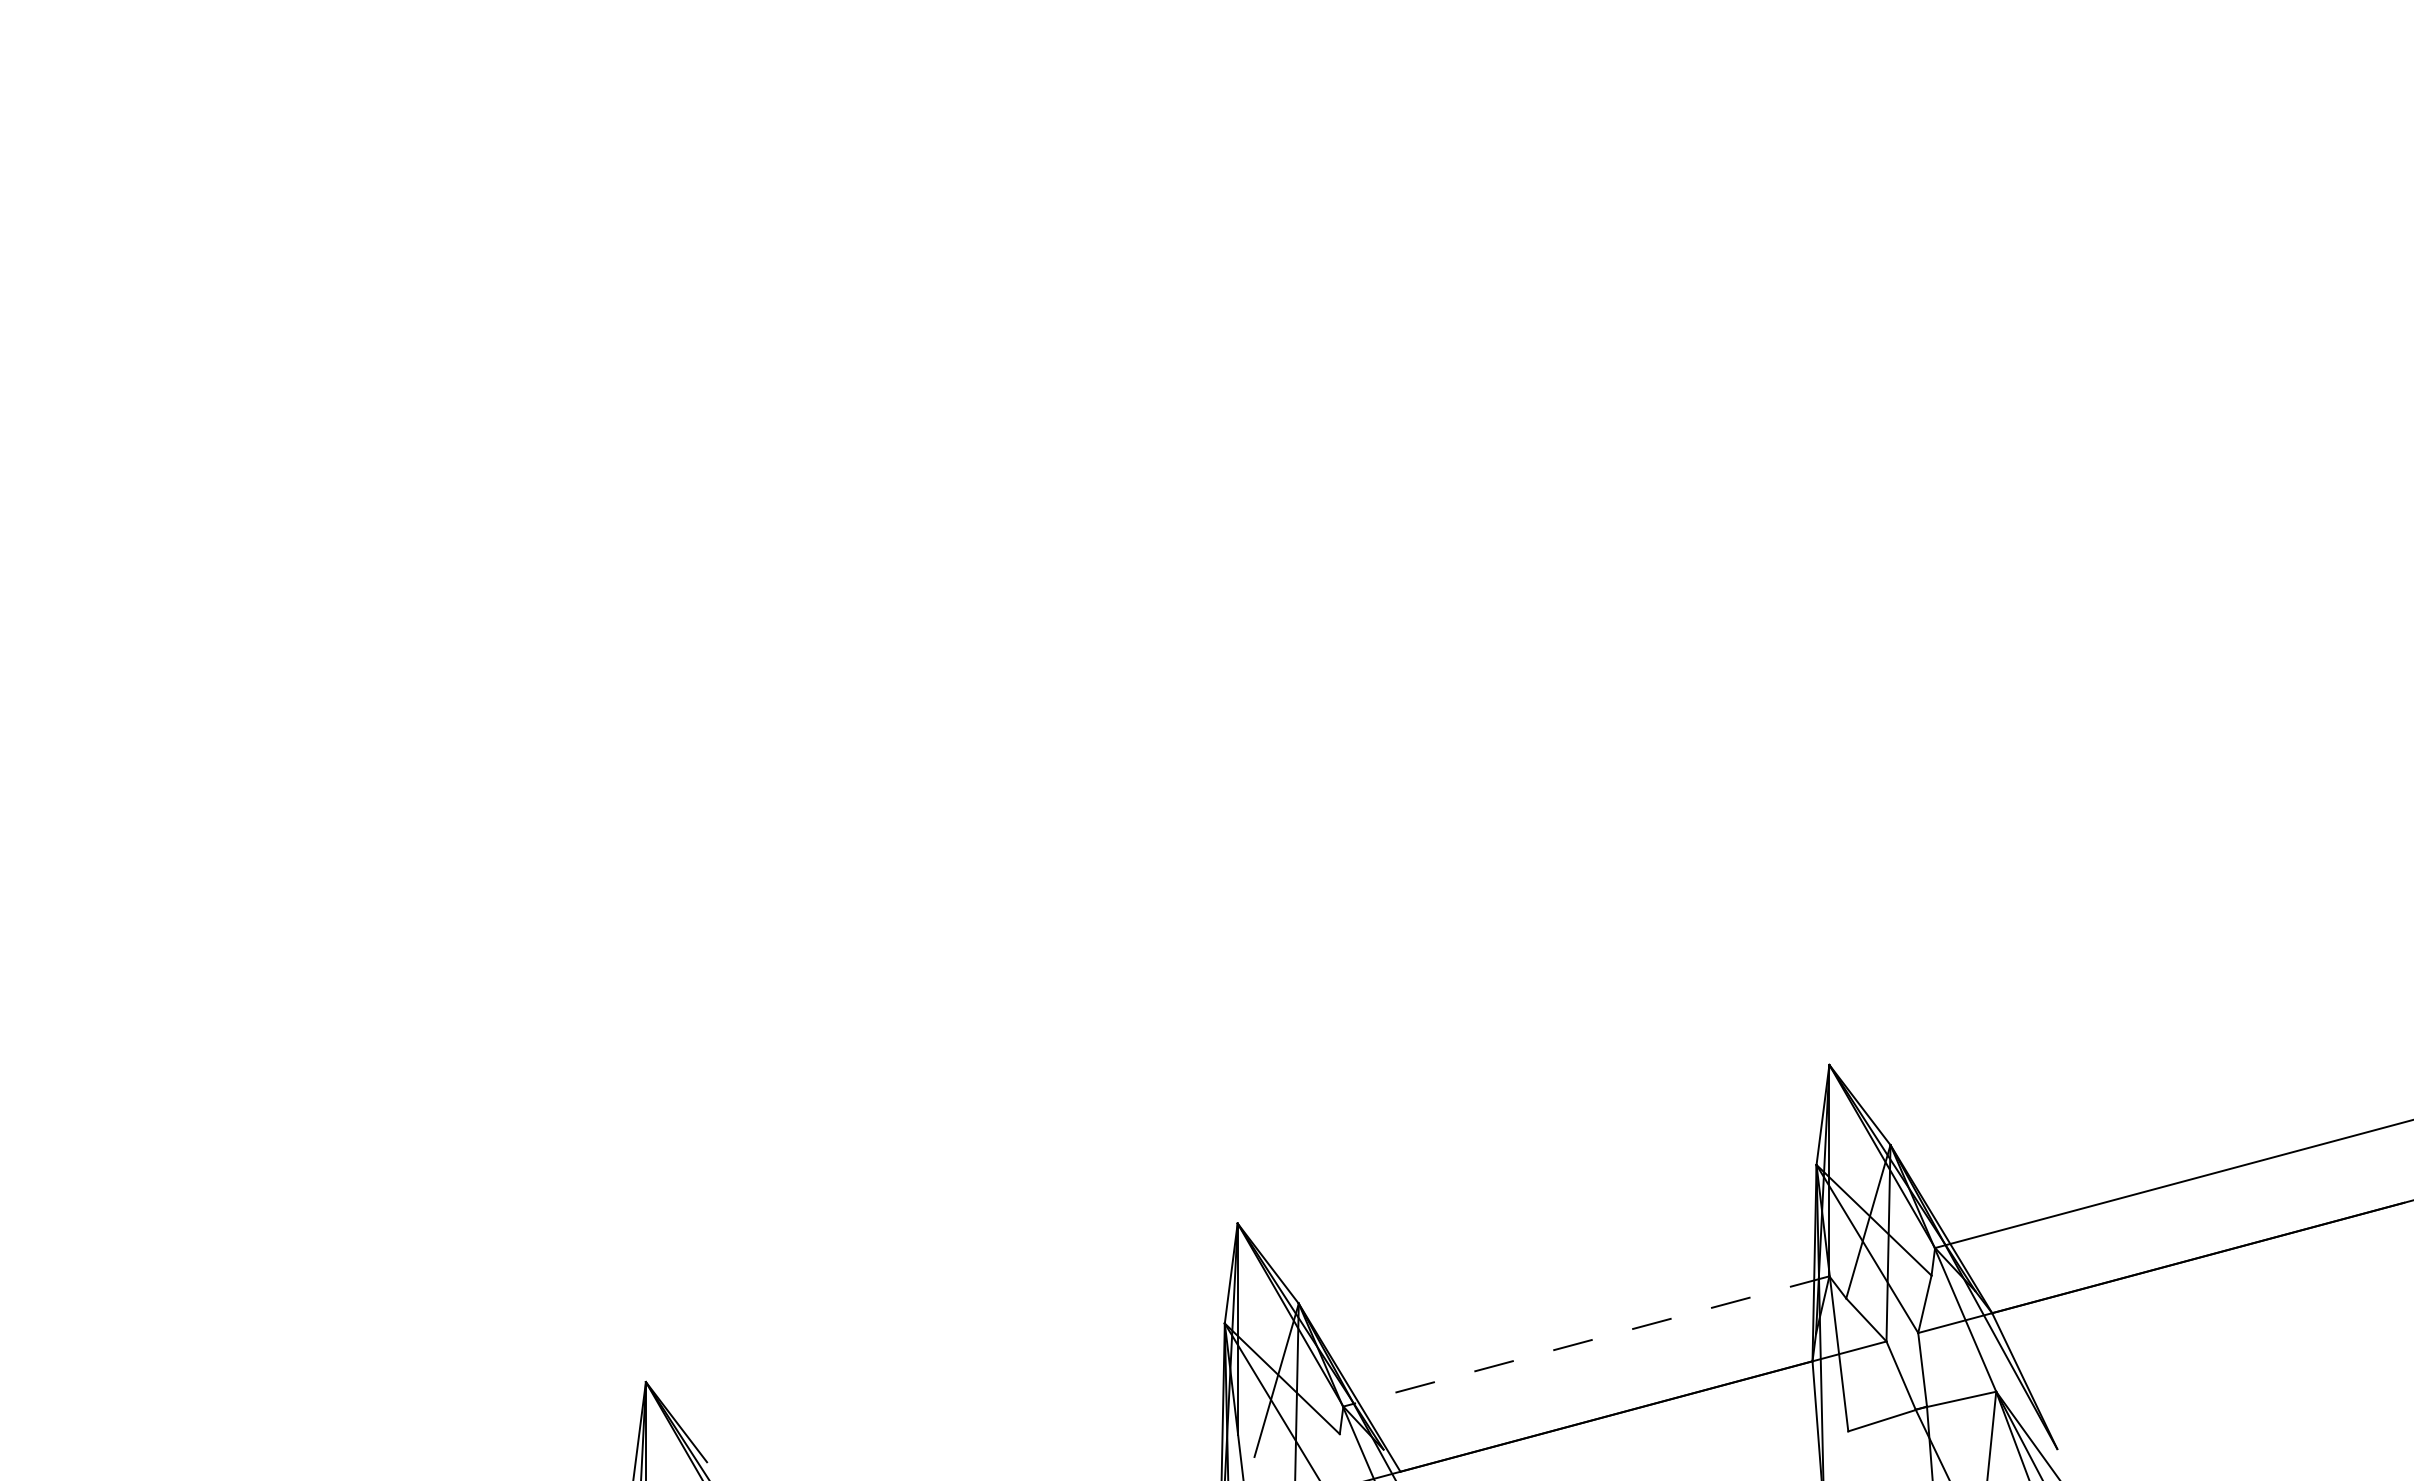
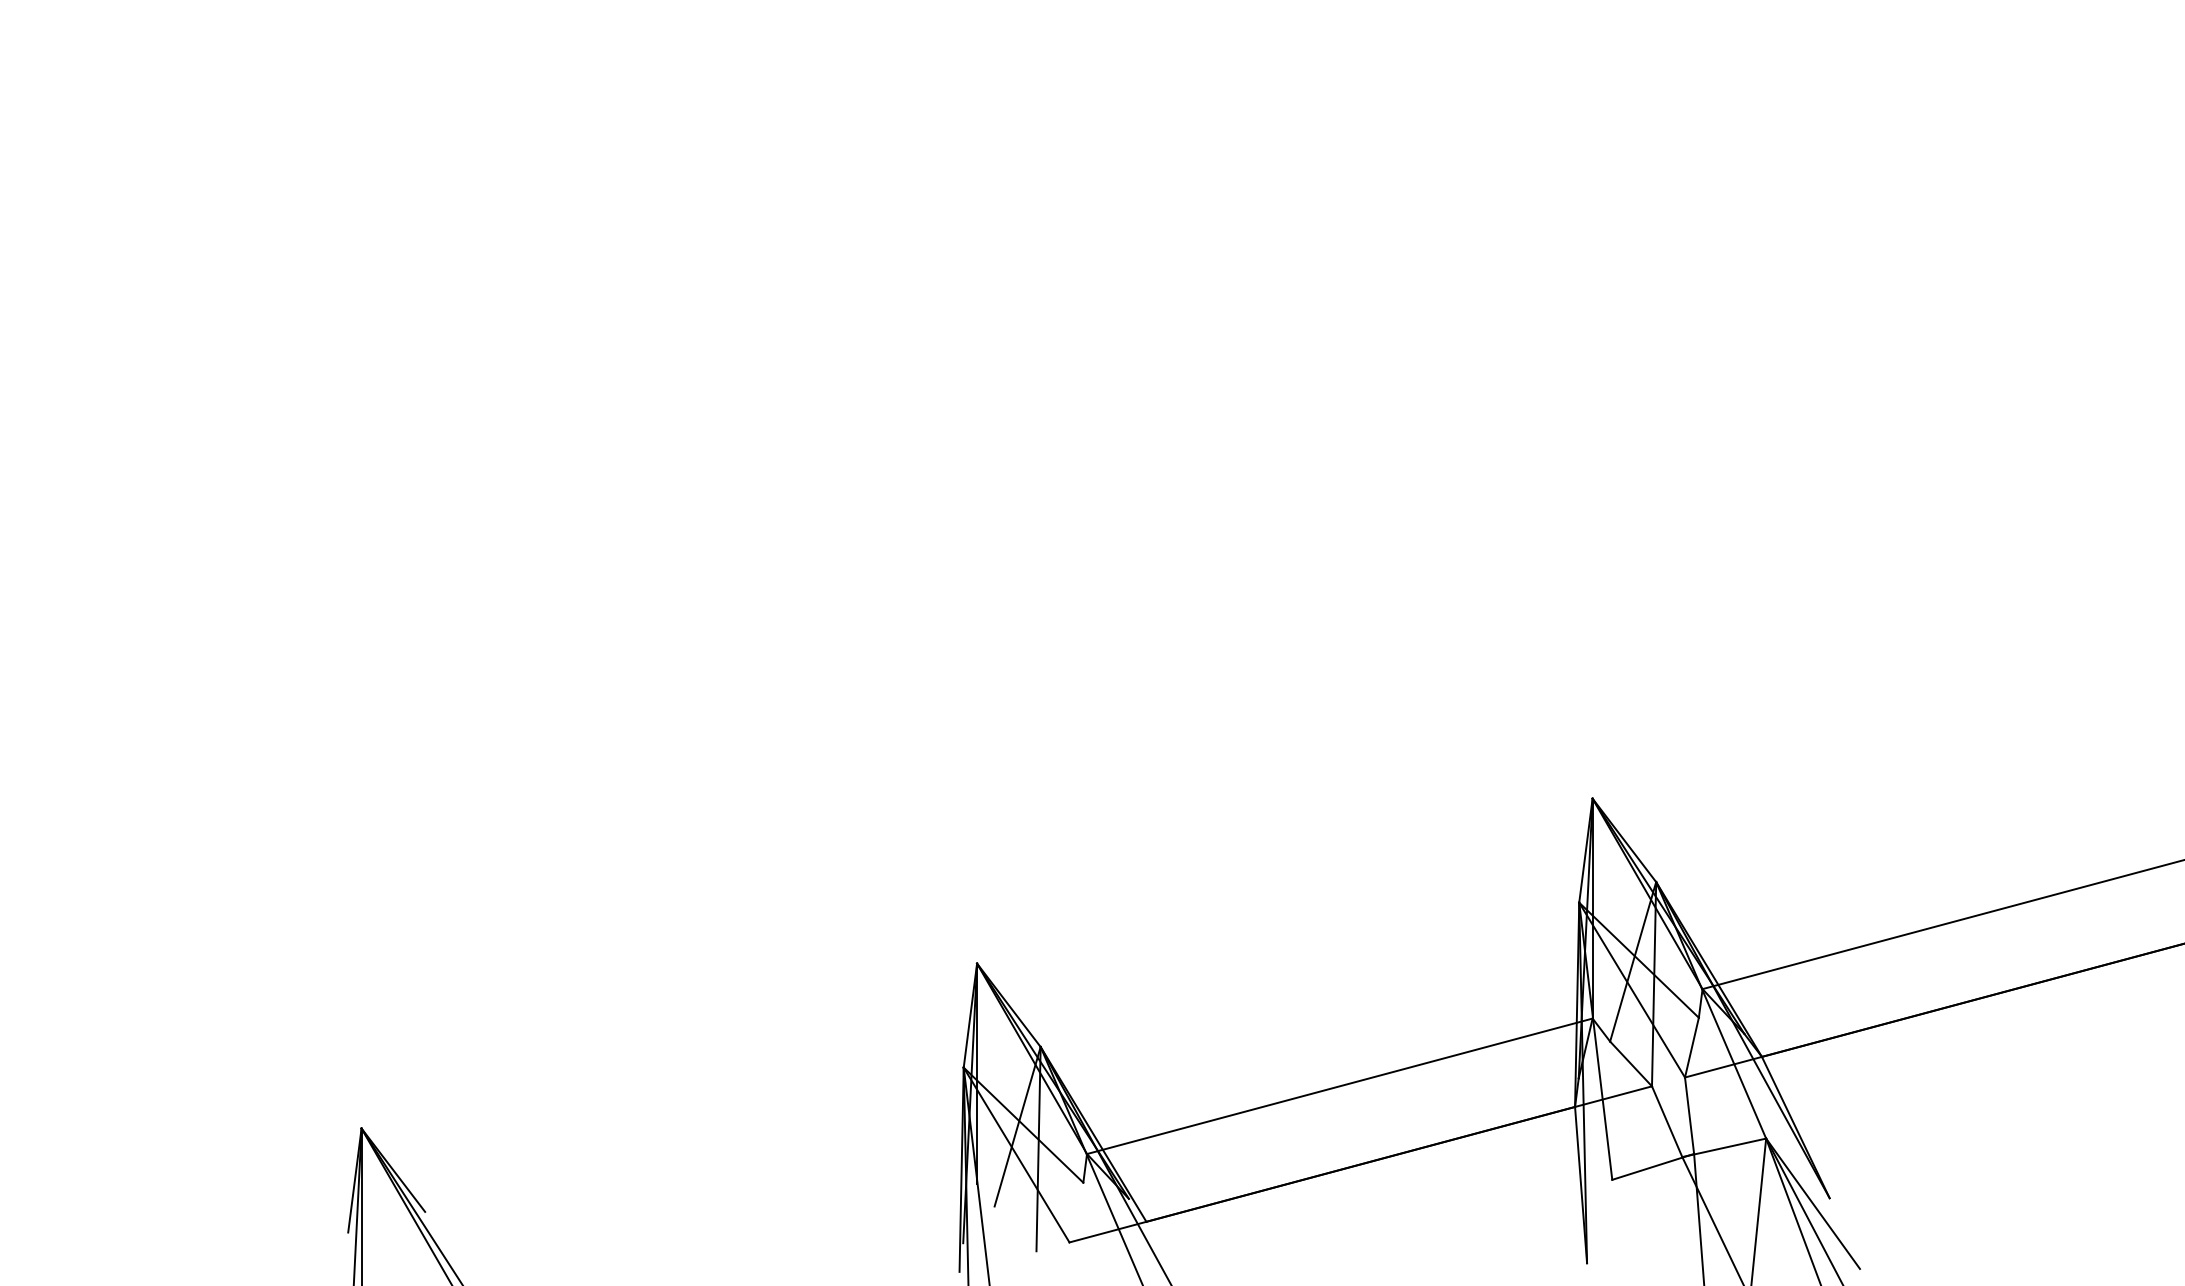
line: (1586, 1341) -> (1339, 1086), dashed -> solid

